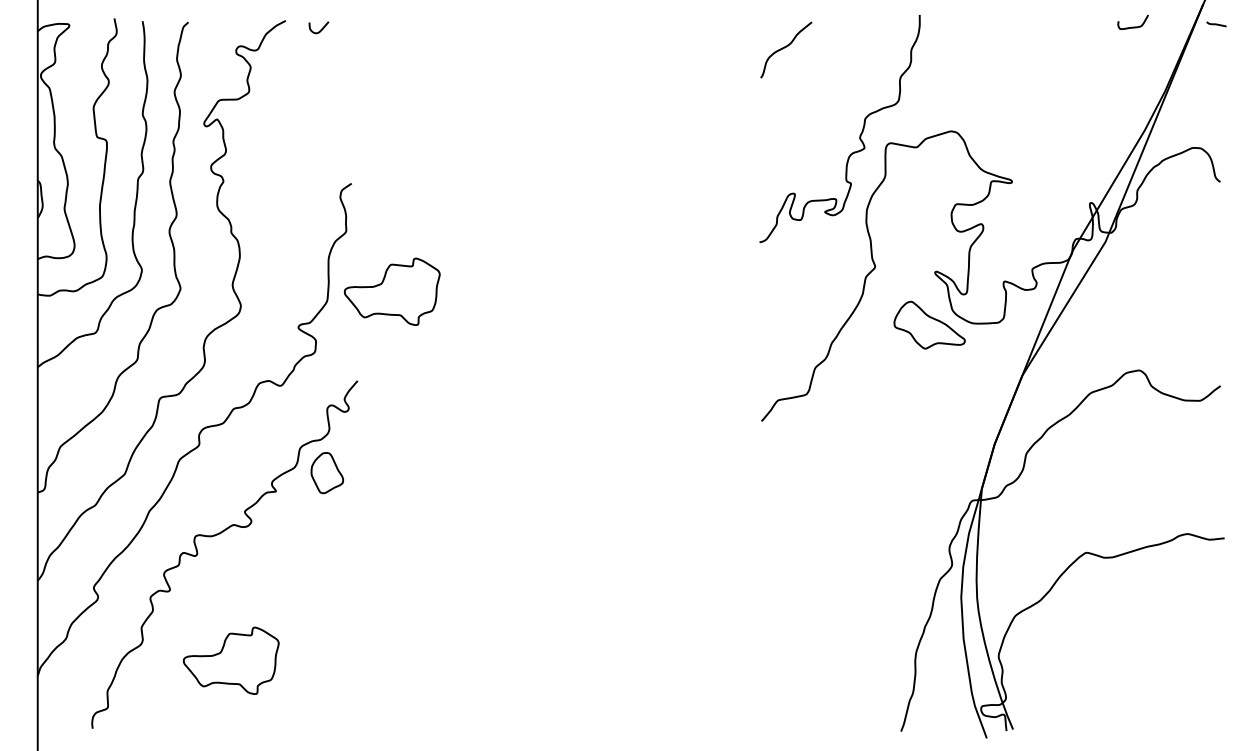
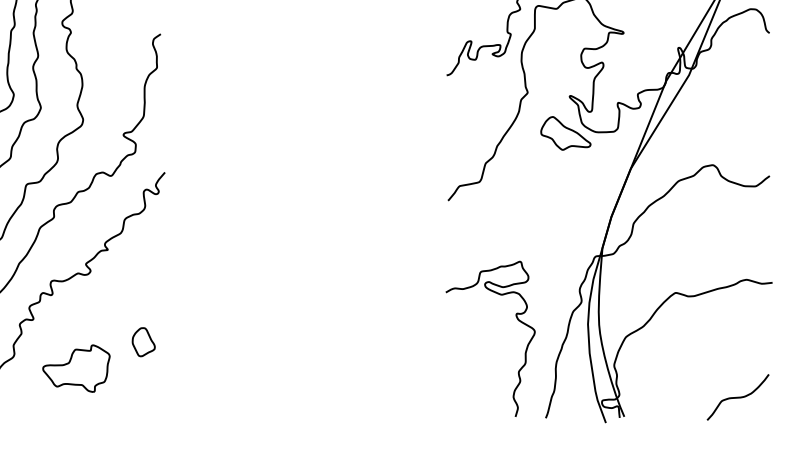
part: (392, 291) -> (189, 109), removed
part: (327, 473) -> (143, 342), moved
curve: (859, 589) -> (516, 318), added
curve: (1175, 701) -> (738, 397), added

